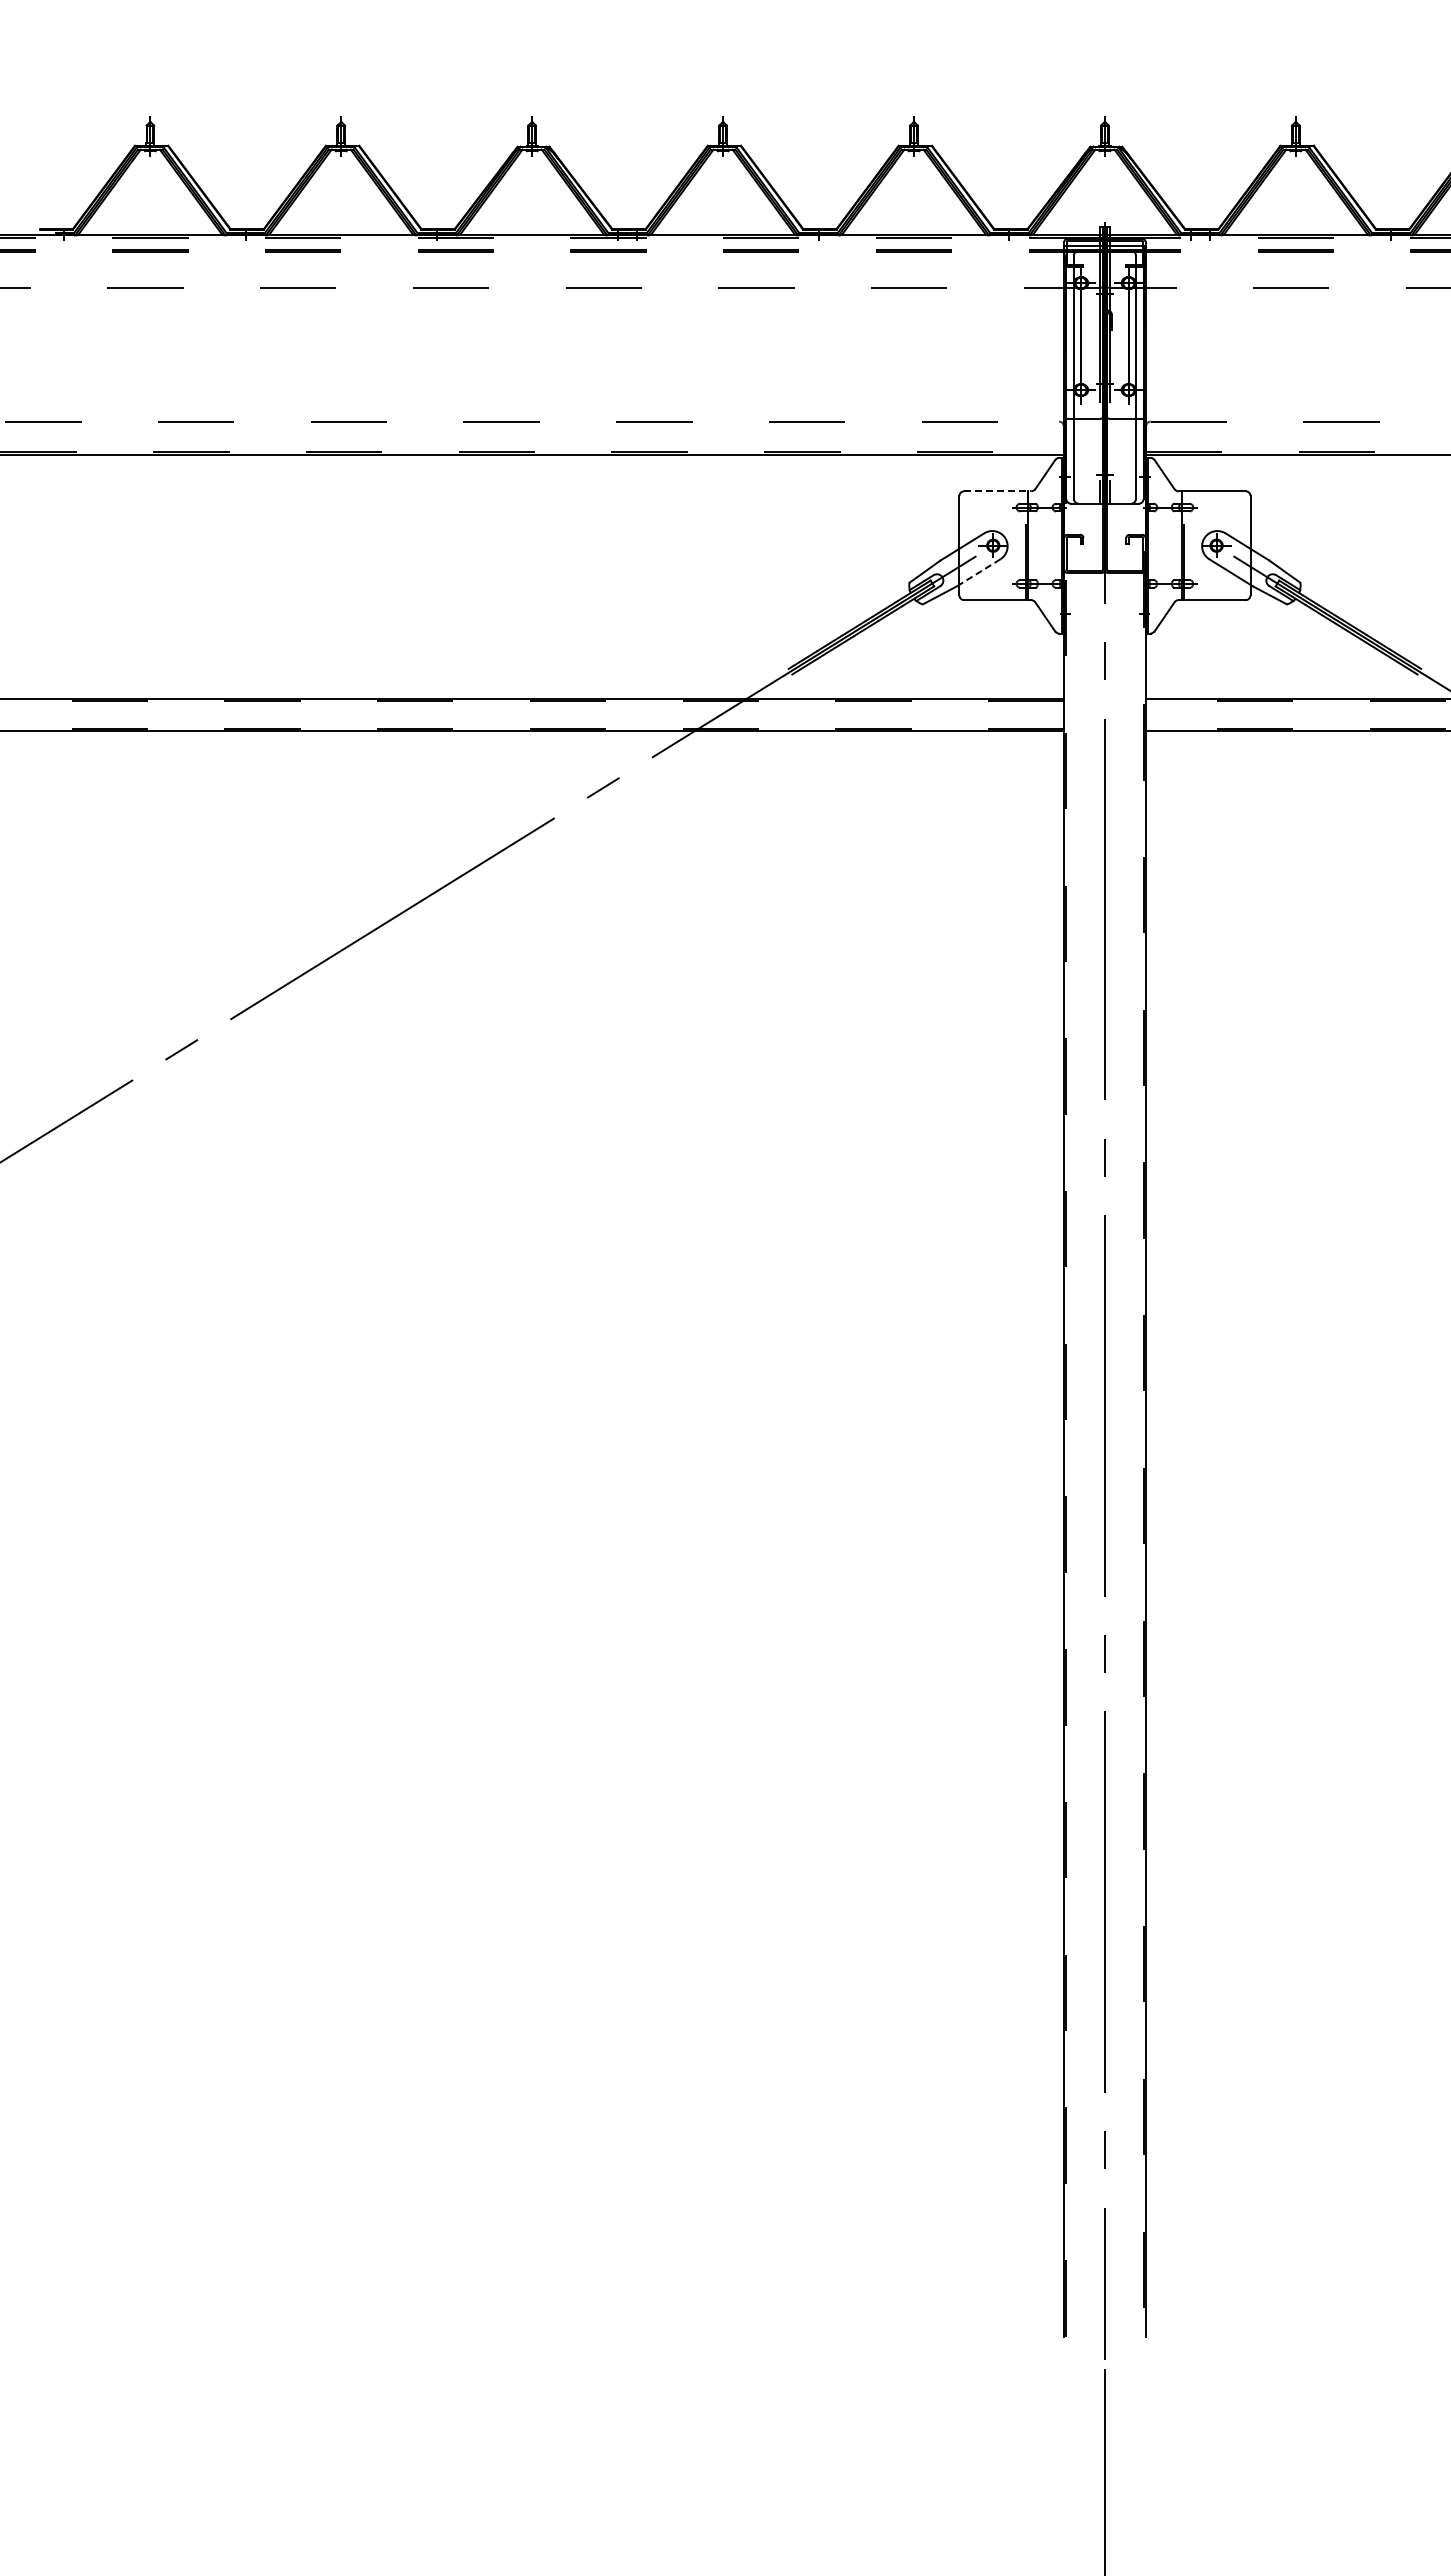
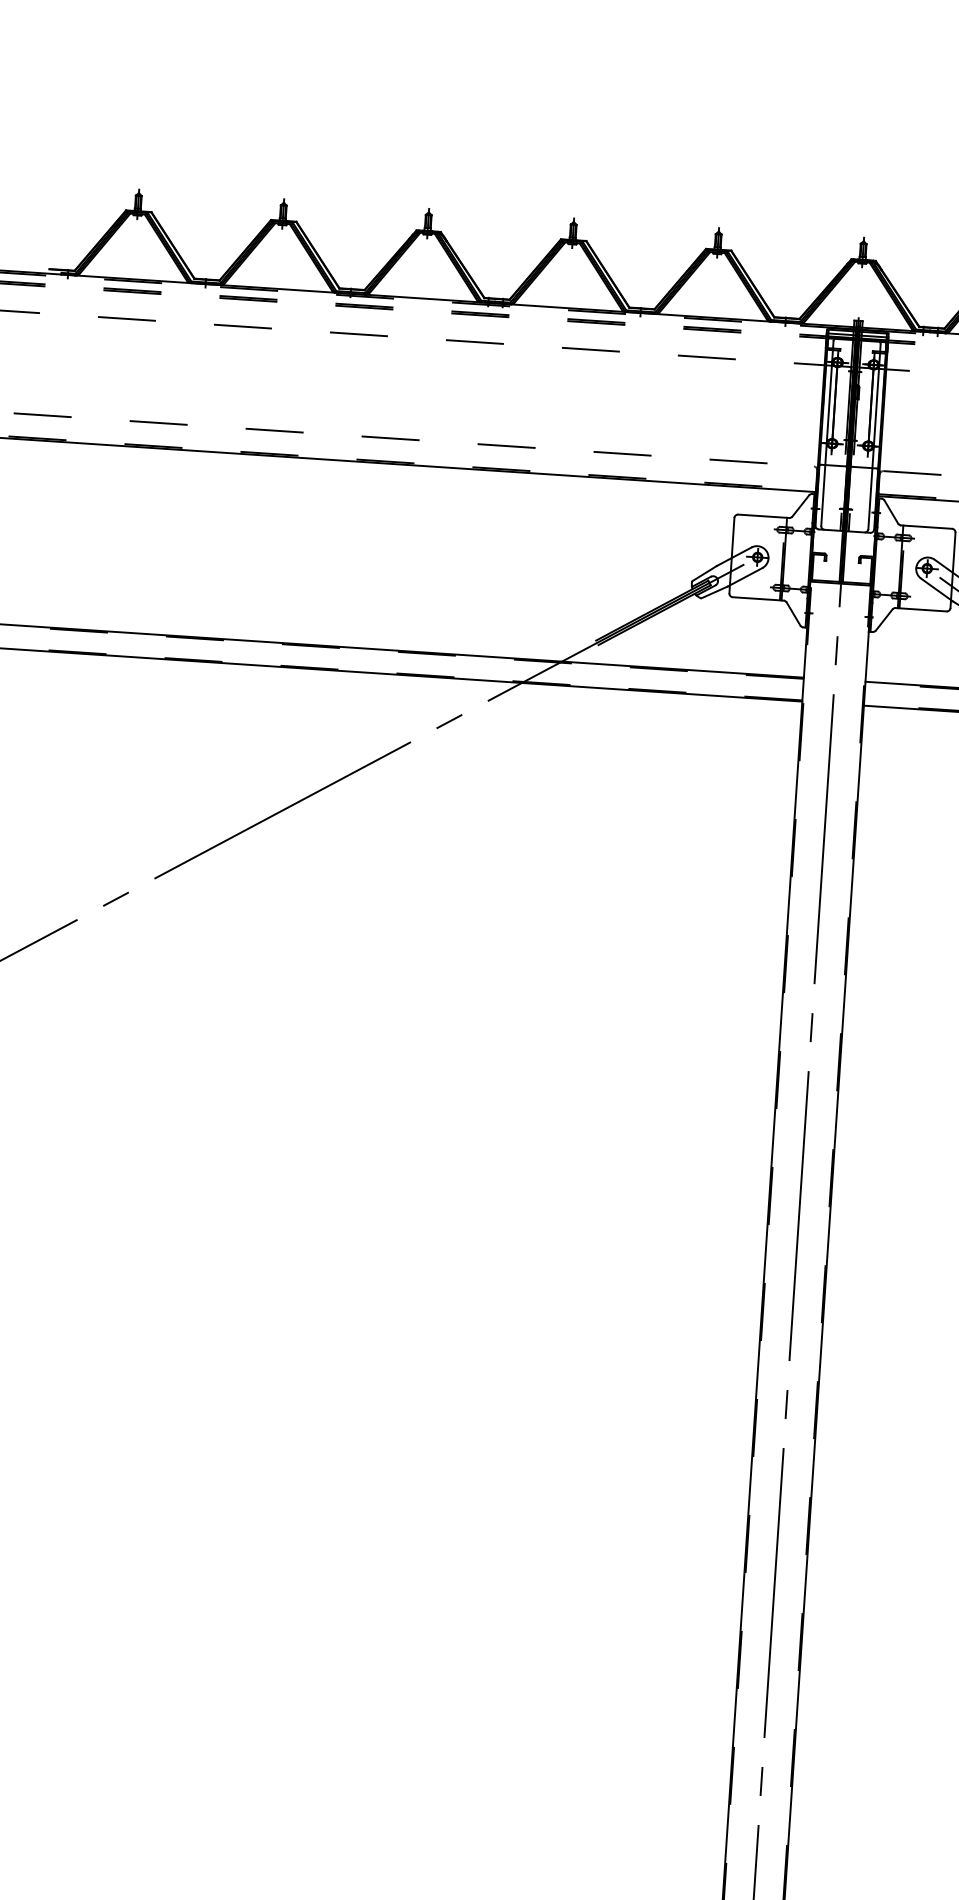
line: (997, 491) -> (763, 516), dashed -> solid
line: (978, 572) -> (745, 576), dashed -> solid

